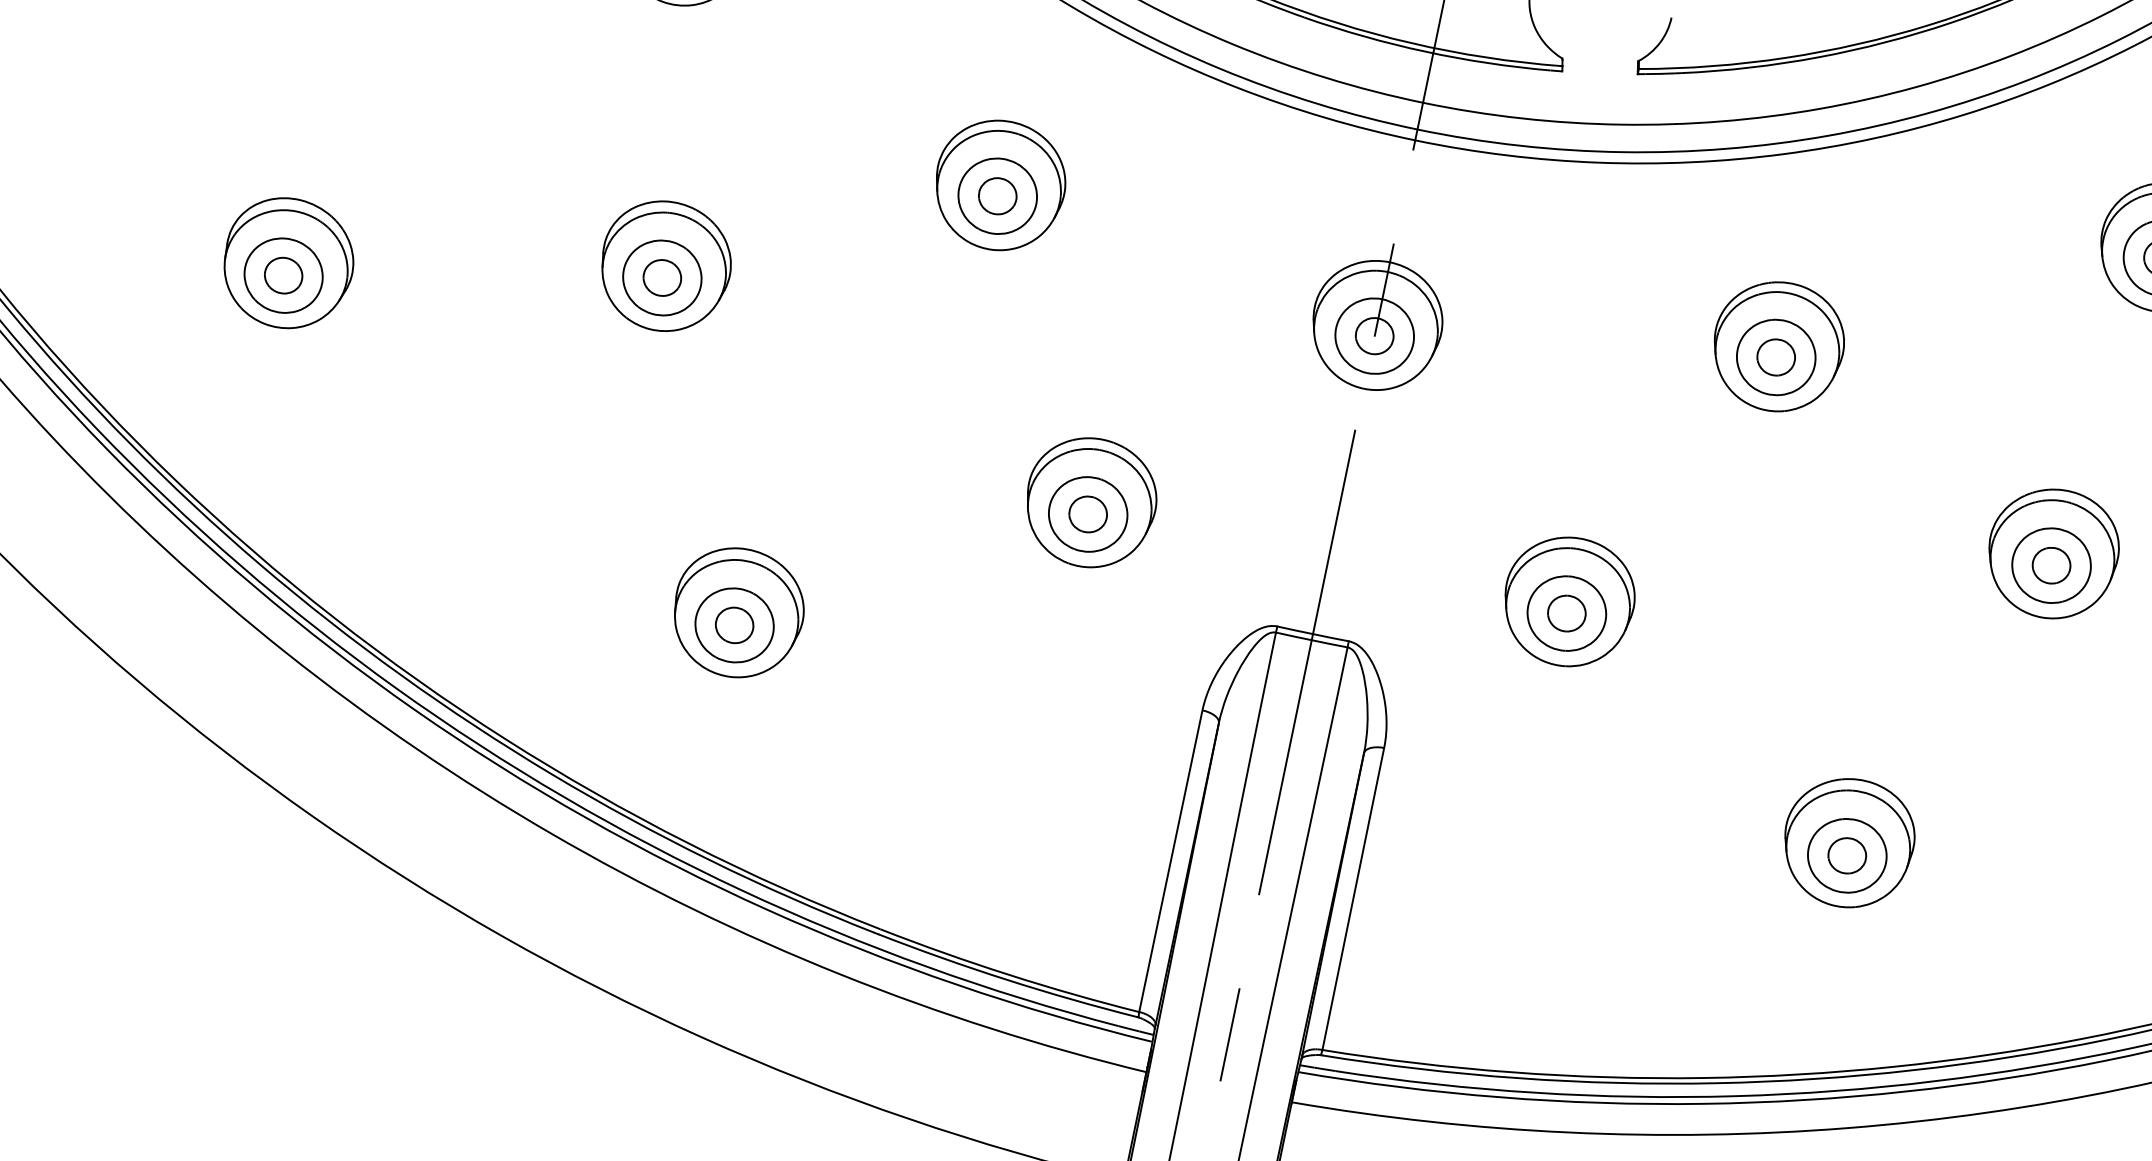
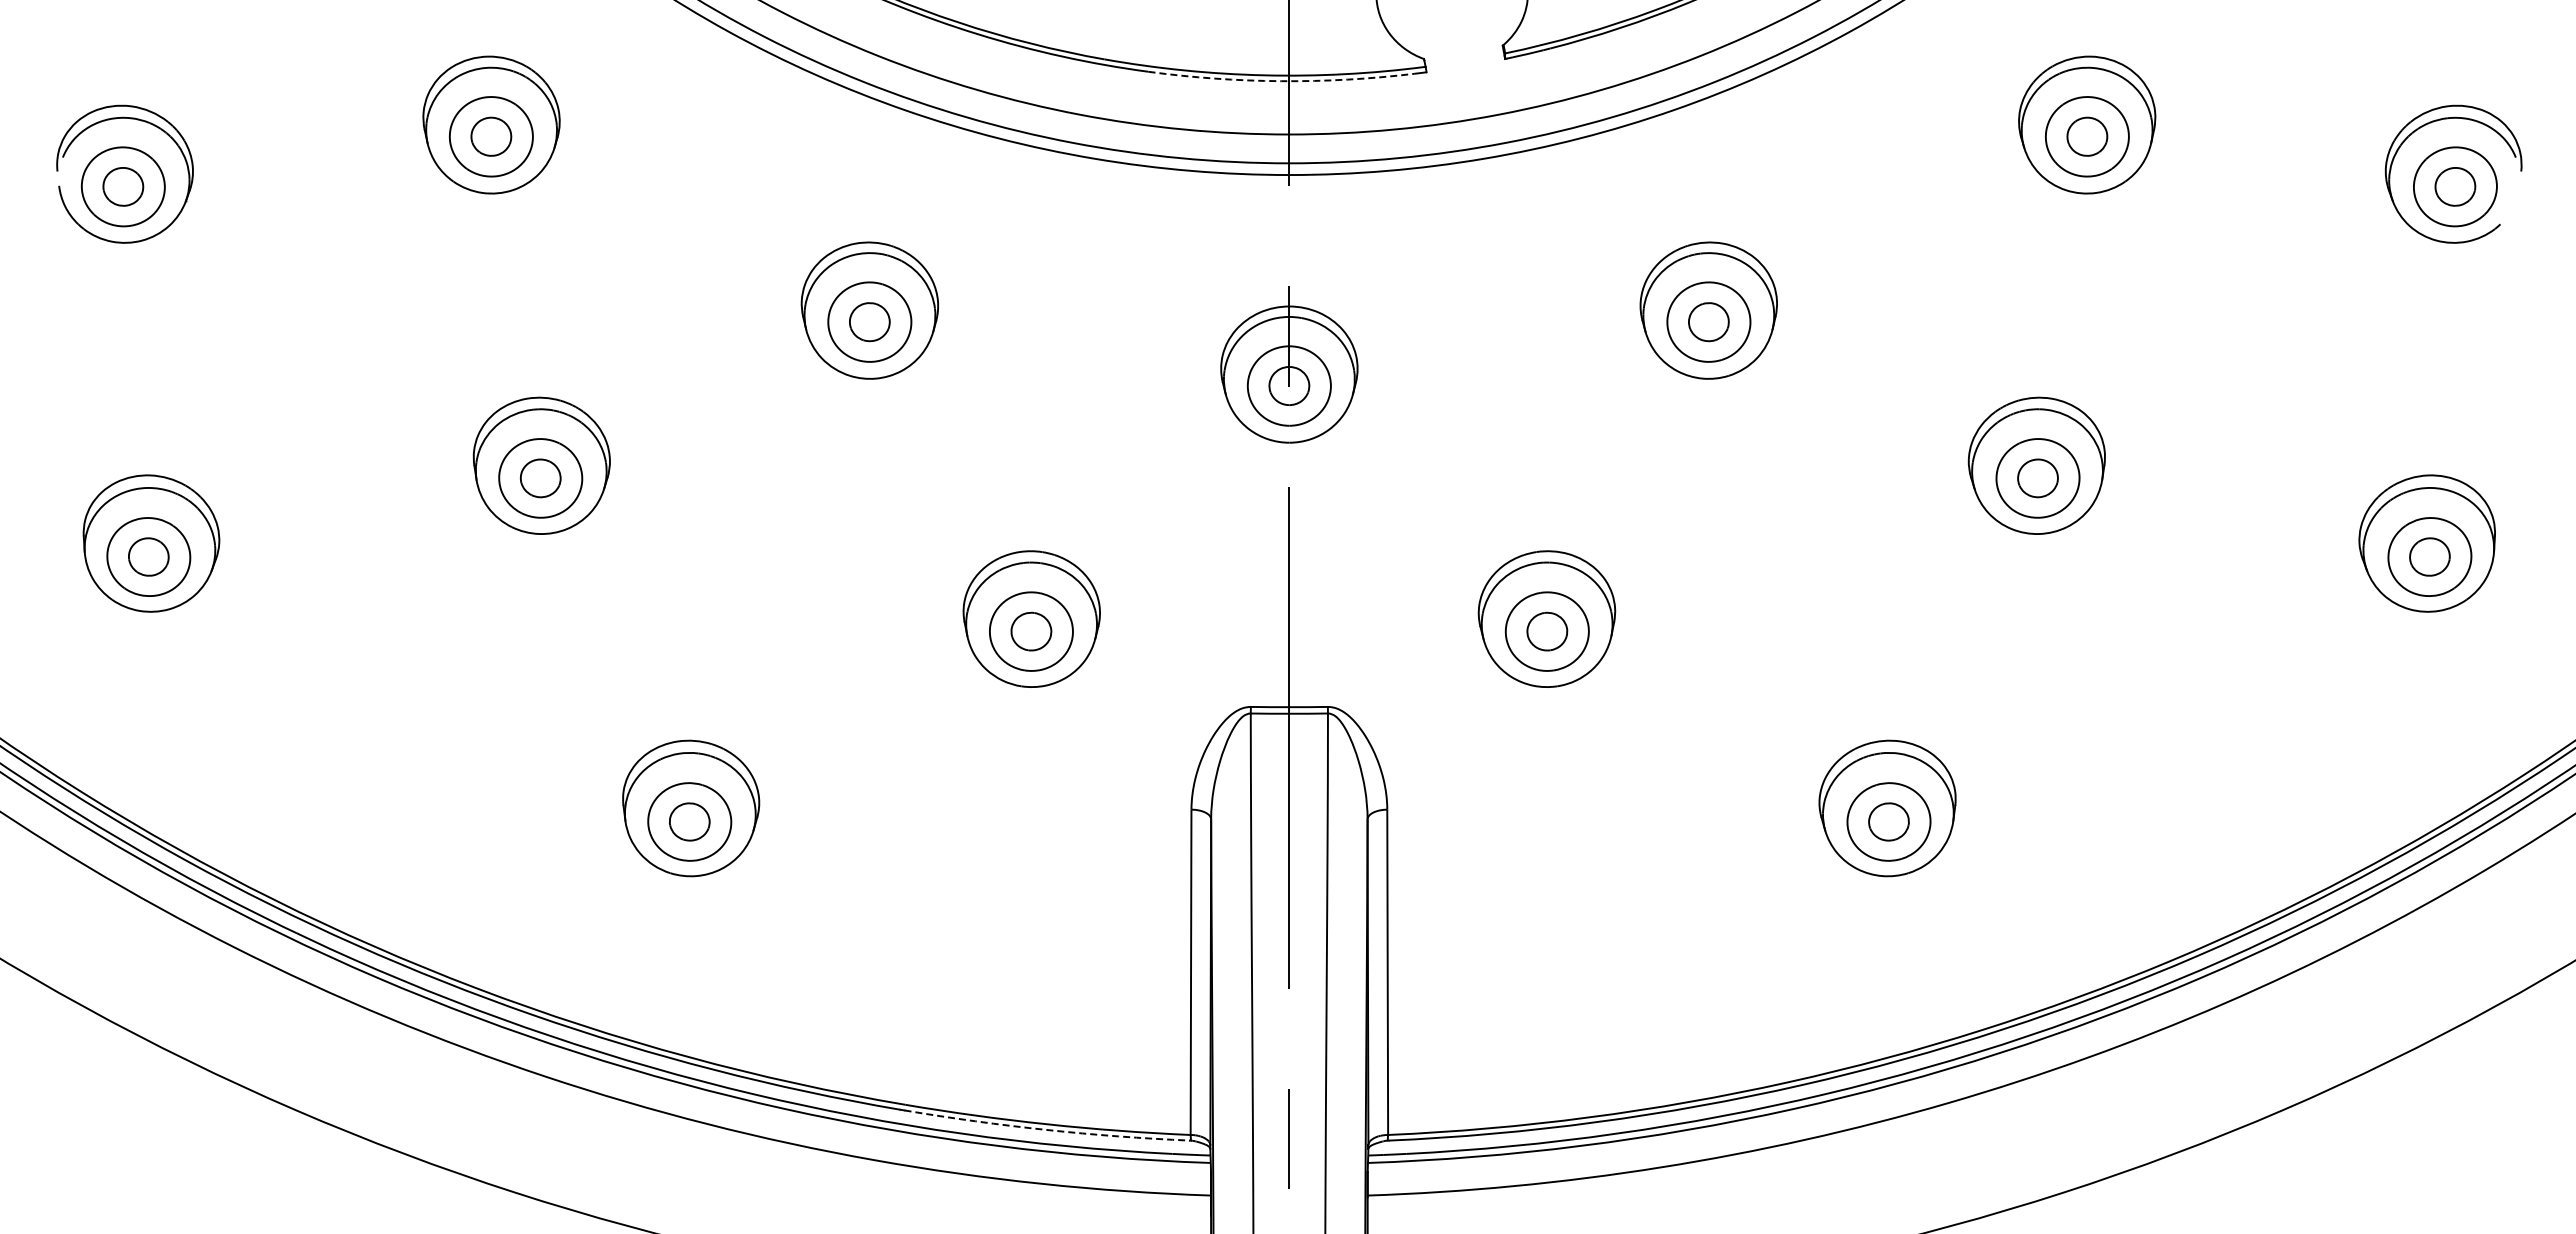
arc: (1425, 52) -> (1281, 81), solid -> dashed
arc: (1006, 979) -> (1046, 1129), solid -> dashed

